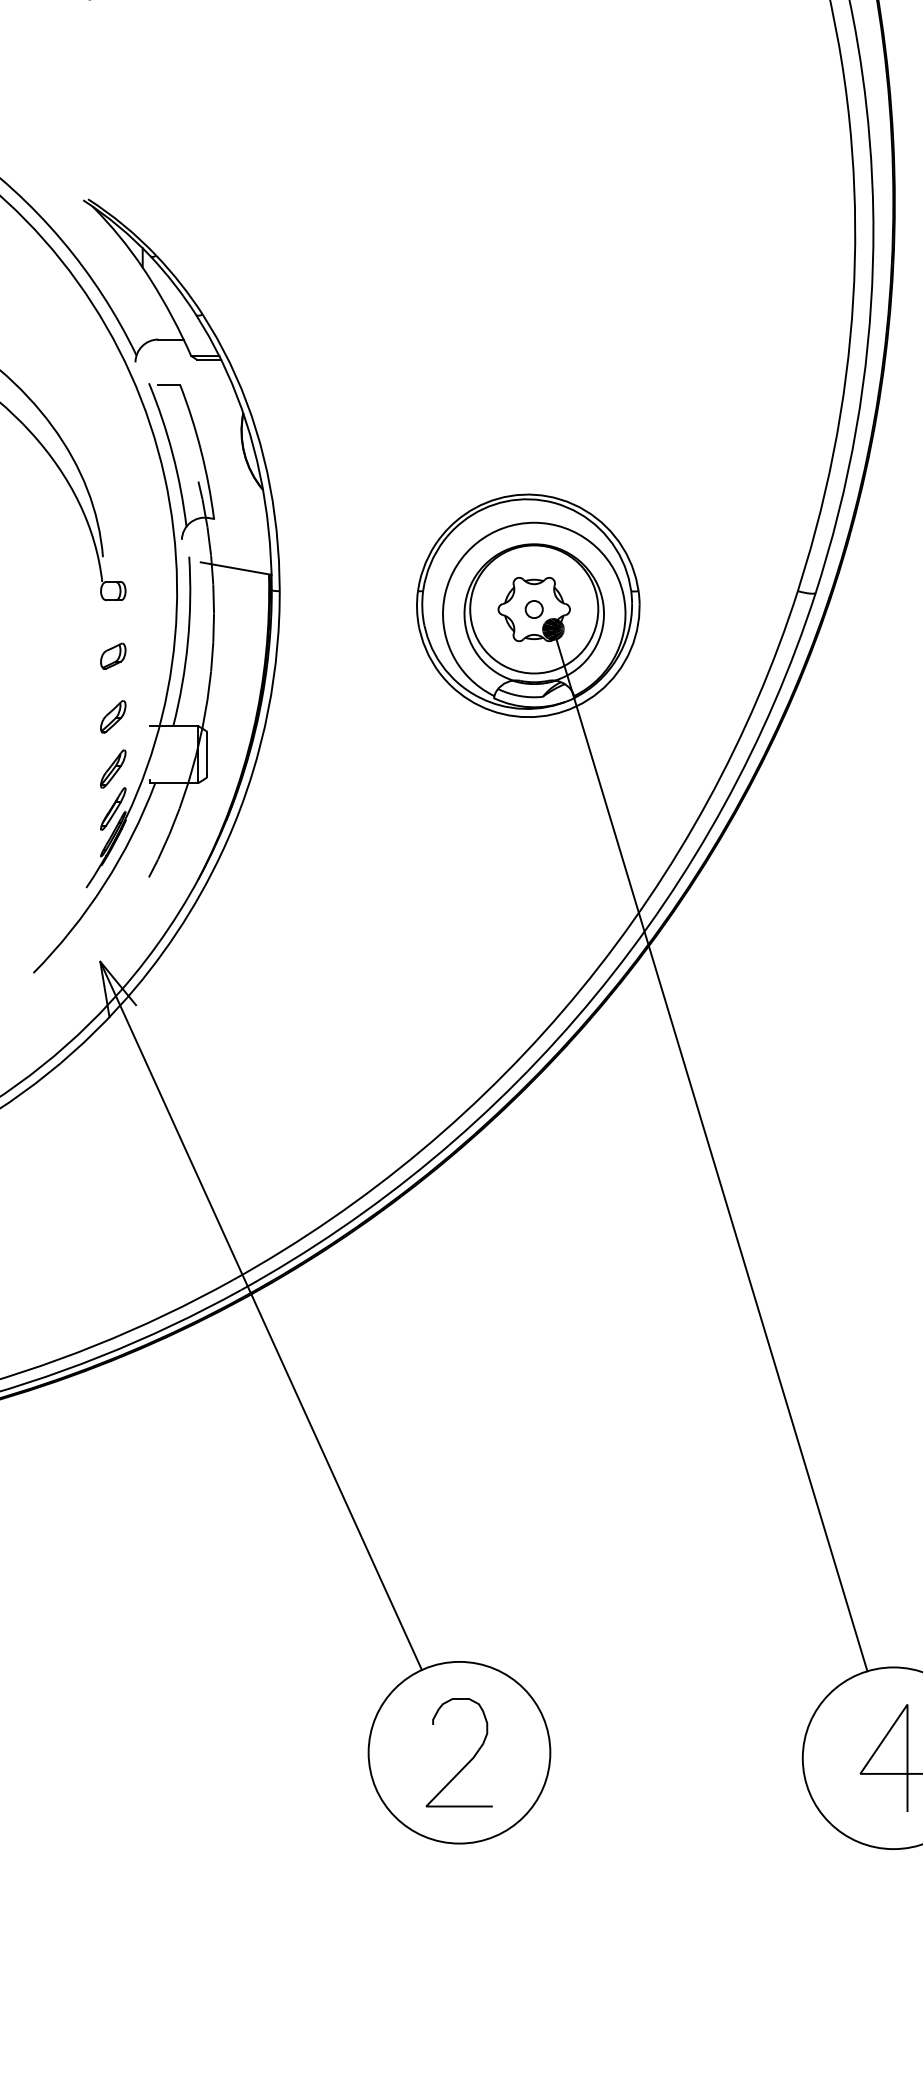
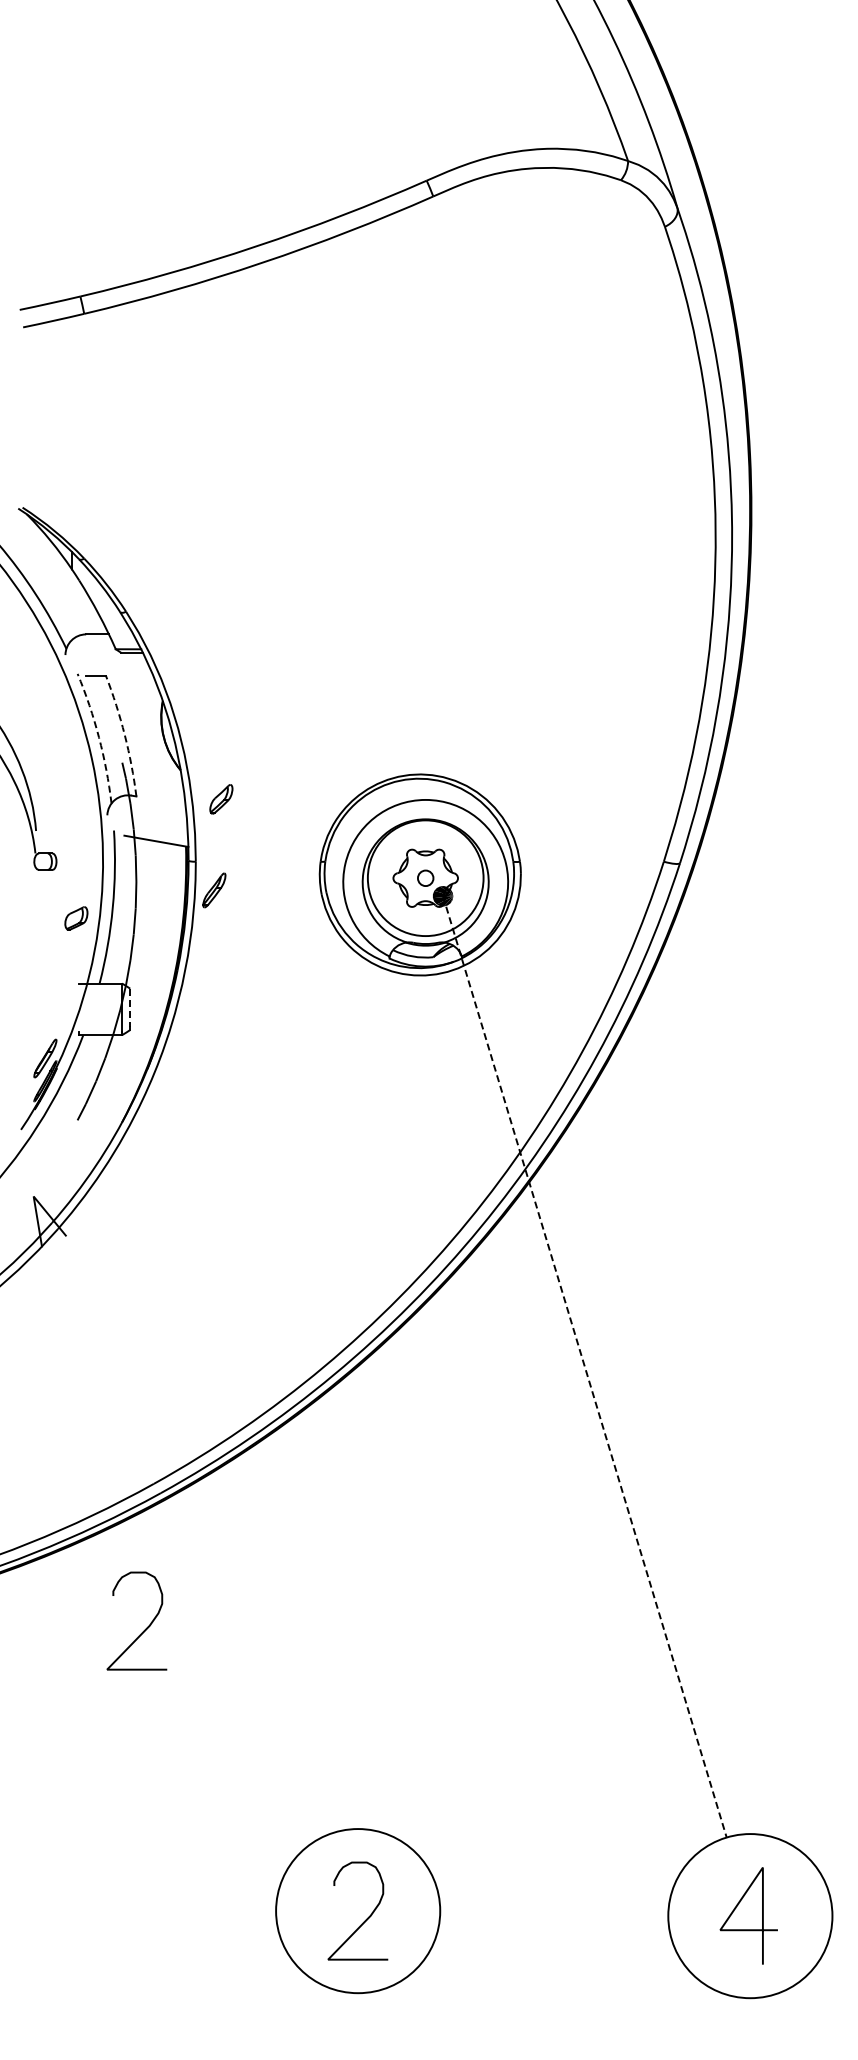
arc: (200, 451) -> (124, 735), solid -> dashed
arc: (173, 453) -> (99, 737), solid -> dashed
part: (113, 656) -> (76, 918), moved
part: (113, 717) -> (221, 799), moved
line: (207, 753) -> (130, 1008), solid -> dashed
part: (113, 769) -> (214, 890), moved
line: (710, 1149) -> (584, 1366), solid -> dashed
line: (260, 1315) -> (178, 1516), removed
curve: (224, 1439) -> (145, 1628), added

